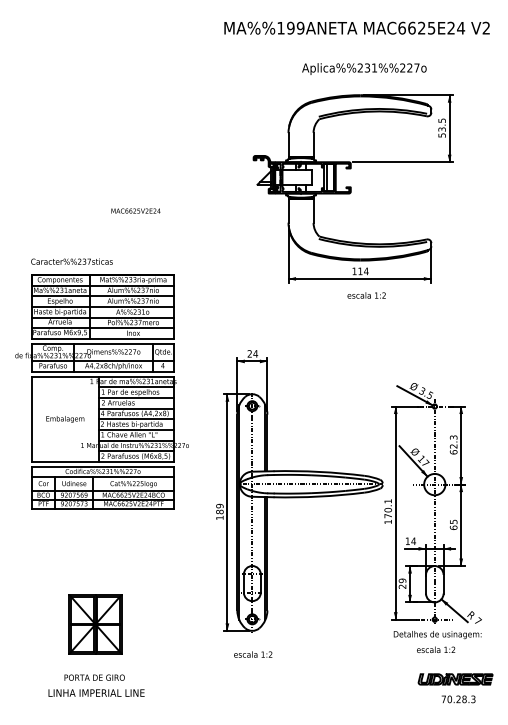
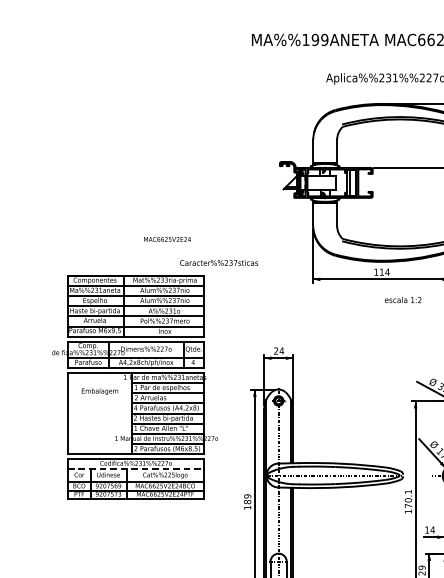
text: (135, 210) -> (167, 238), moved
text: (71, 261) -> (218, 262), moved
text: (366, 295) -> (402, 300), moved
text: (65, 419) -> (100, 391), moved
line: (103, 477) -> (136, 469), solid -> dashed

